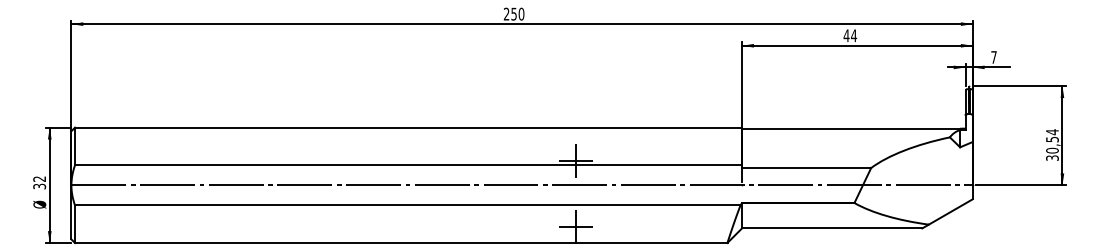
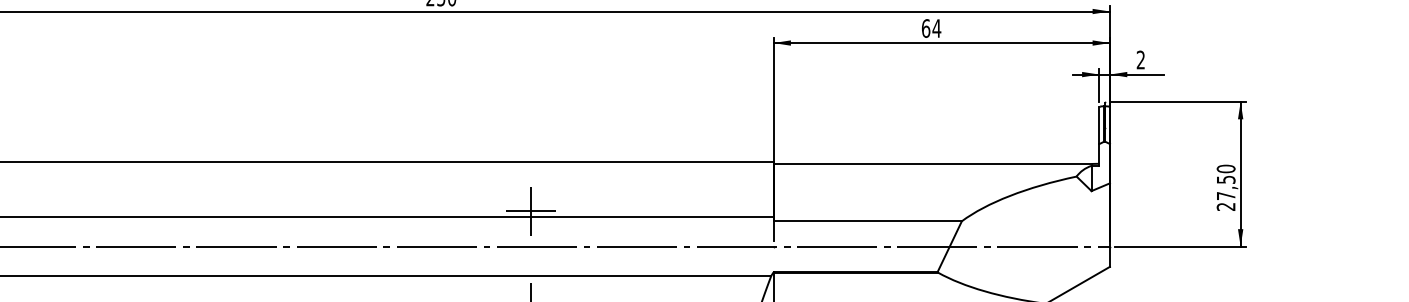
text: (846, 35) -> (925, 28), 44 -> 64
text: (993, 57) -> (1140, 60), 7 -> 2
text: (1052, 144) -> (1226, 186), 30,54 -> 27,50

